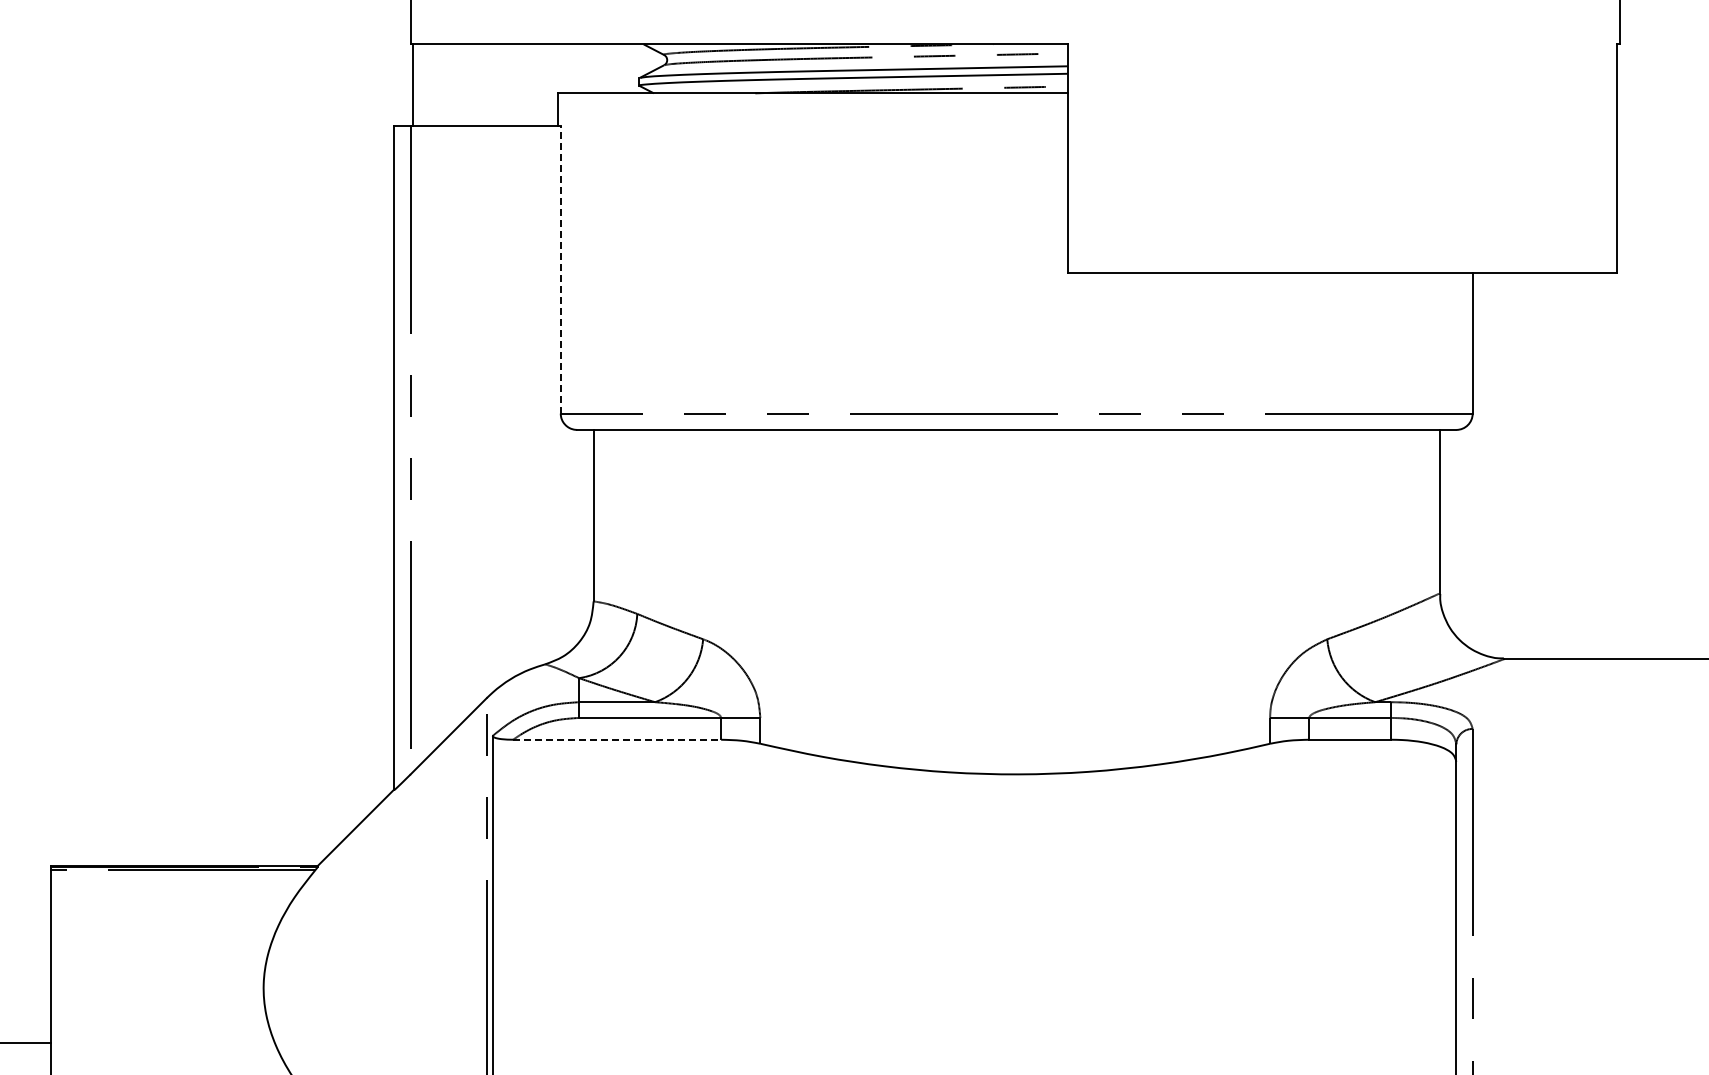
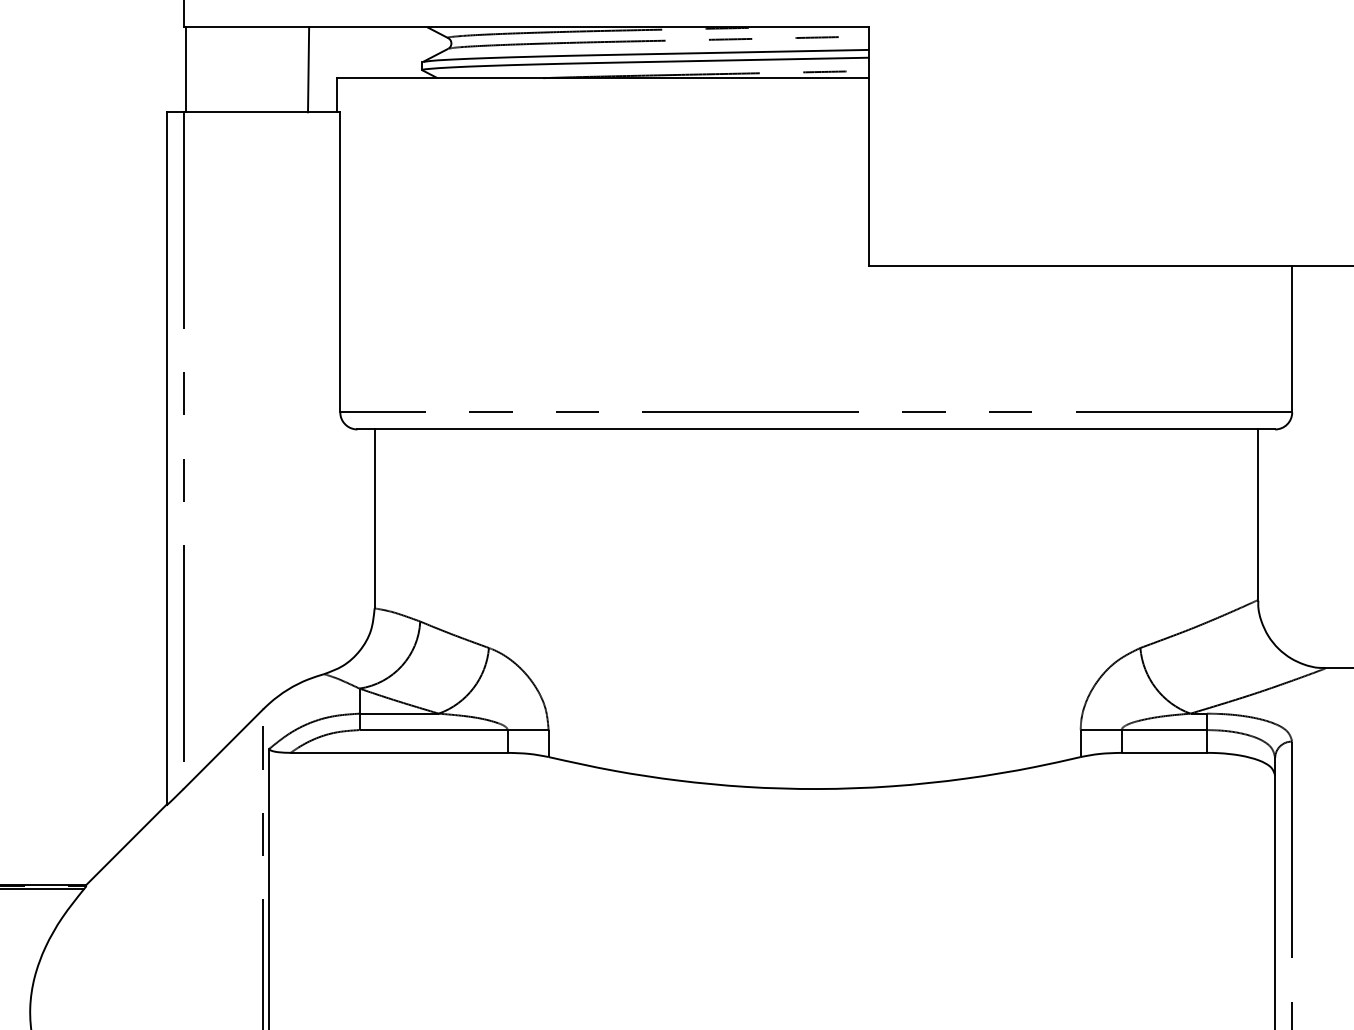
line: (529, 85) -> (307, 69), added
line: (560, 269) -> (340, 262), dashed -> solid
line: (617, 739) -> (399, 752), dashed -> solid

